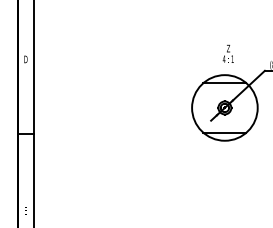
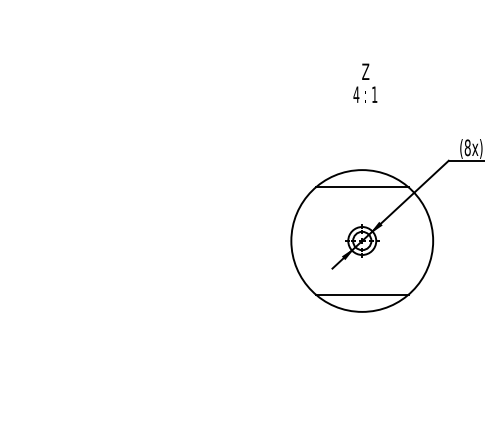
text: (227, 53) -> (363, 82), moved

